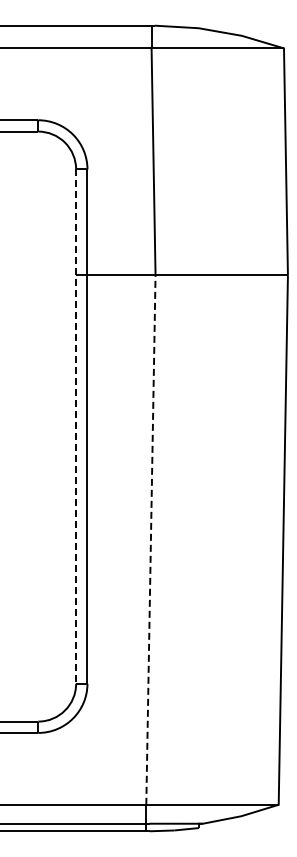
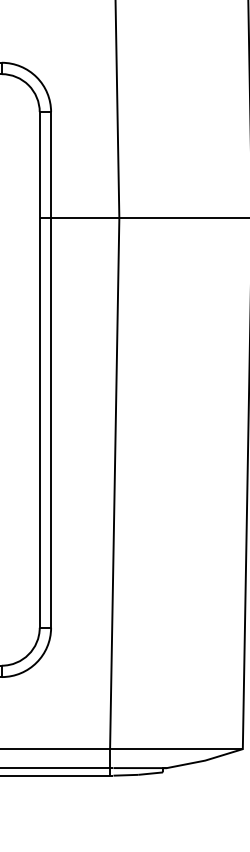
line: (76, 427) -> (40, 370), dashed -> solid
line: (150, 540) -> (114, 484), dashed -> solid

